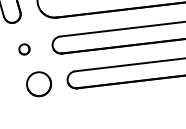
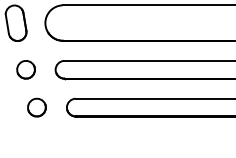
part: (23, 49) -> (25, 69), size x1.67
part: (38, 84) -> (36, 107), size x0.71

